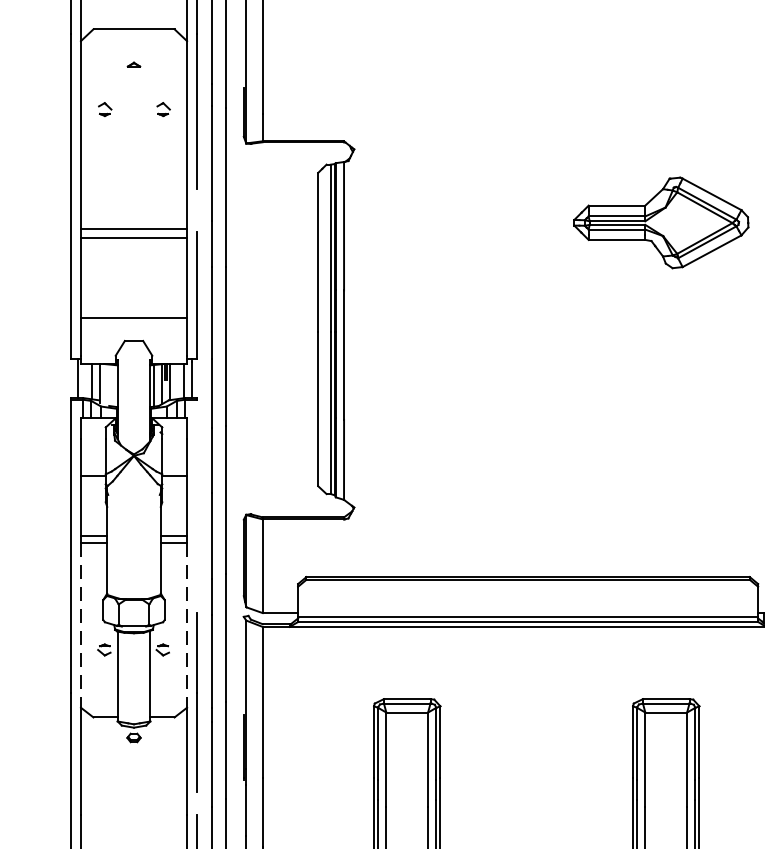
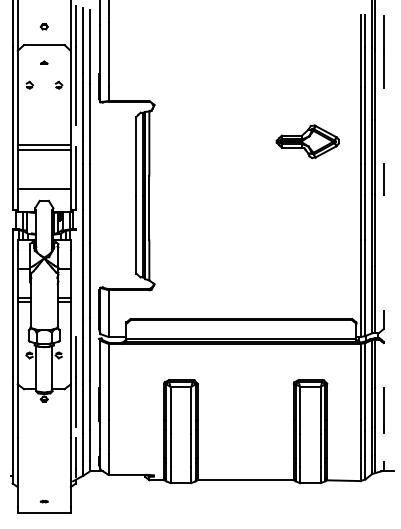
part: (660, 222) -> (307, 141), size x0.71
line: (80, 626) -> (17, 343), dashed -> solid
line: (186, 626) -> (70, 343), dashed -> solid

